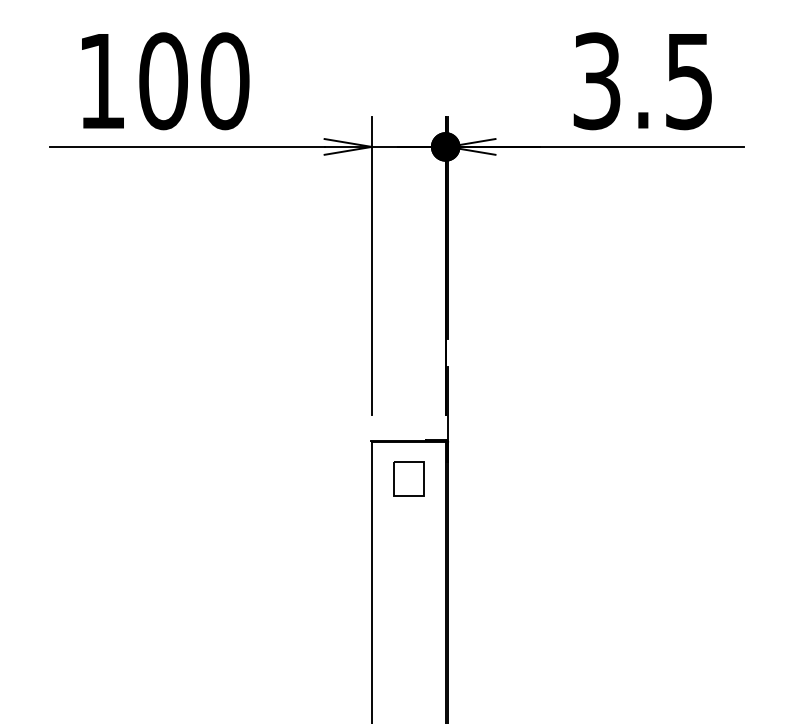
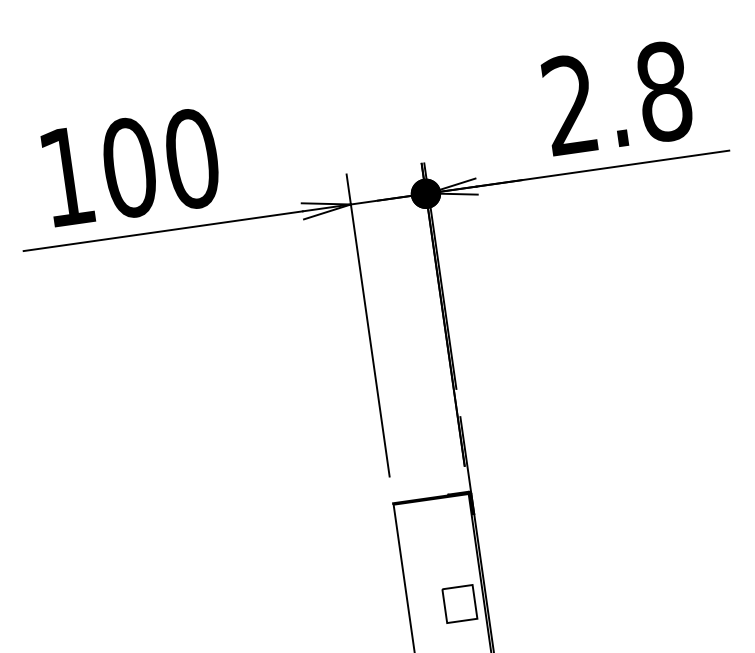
text: (643, 81) -> (617, 98), 3.5 -> 2.8
part: (408, 478) -> (459, 603), moved

